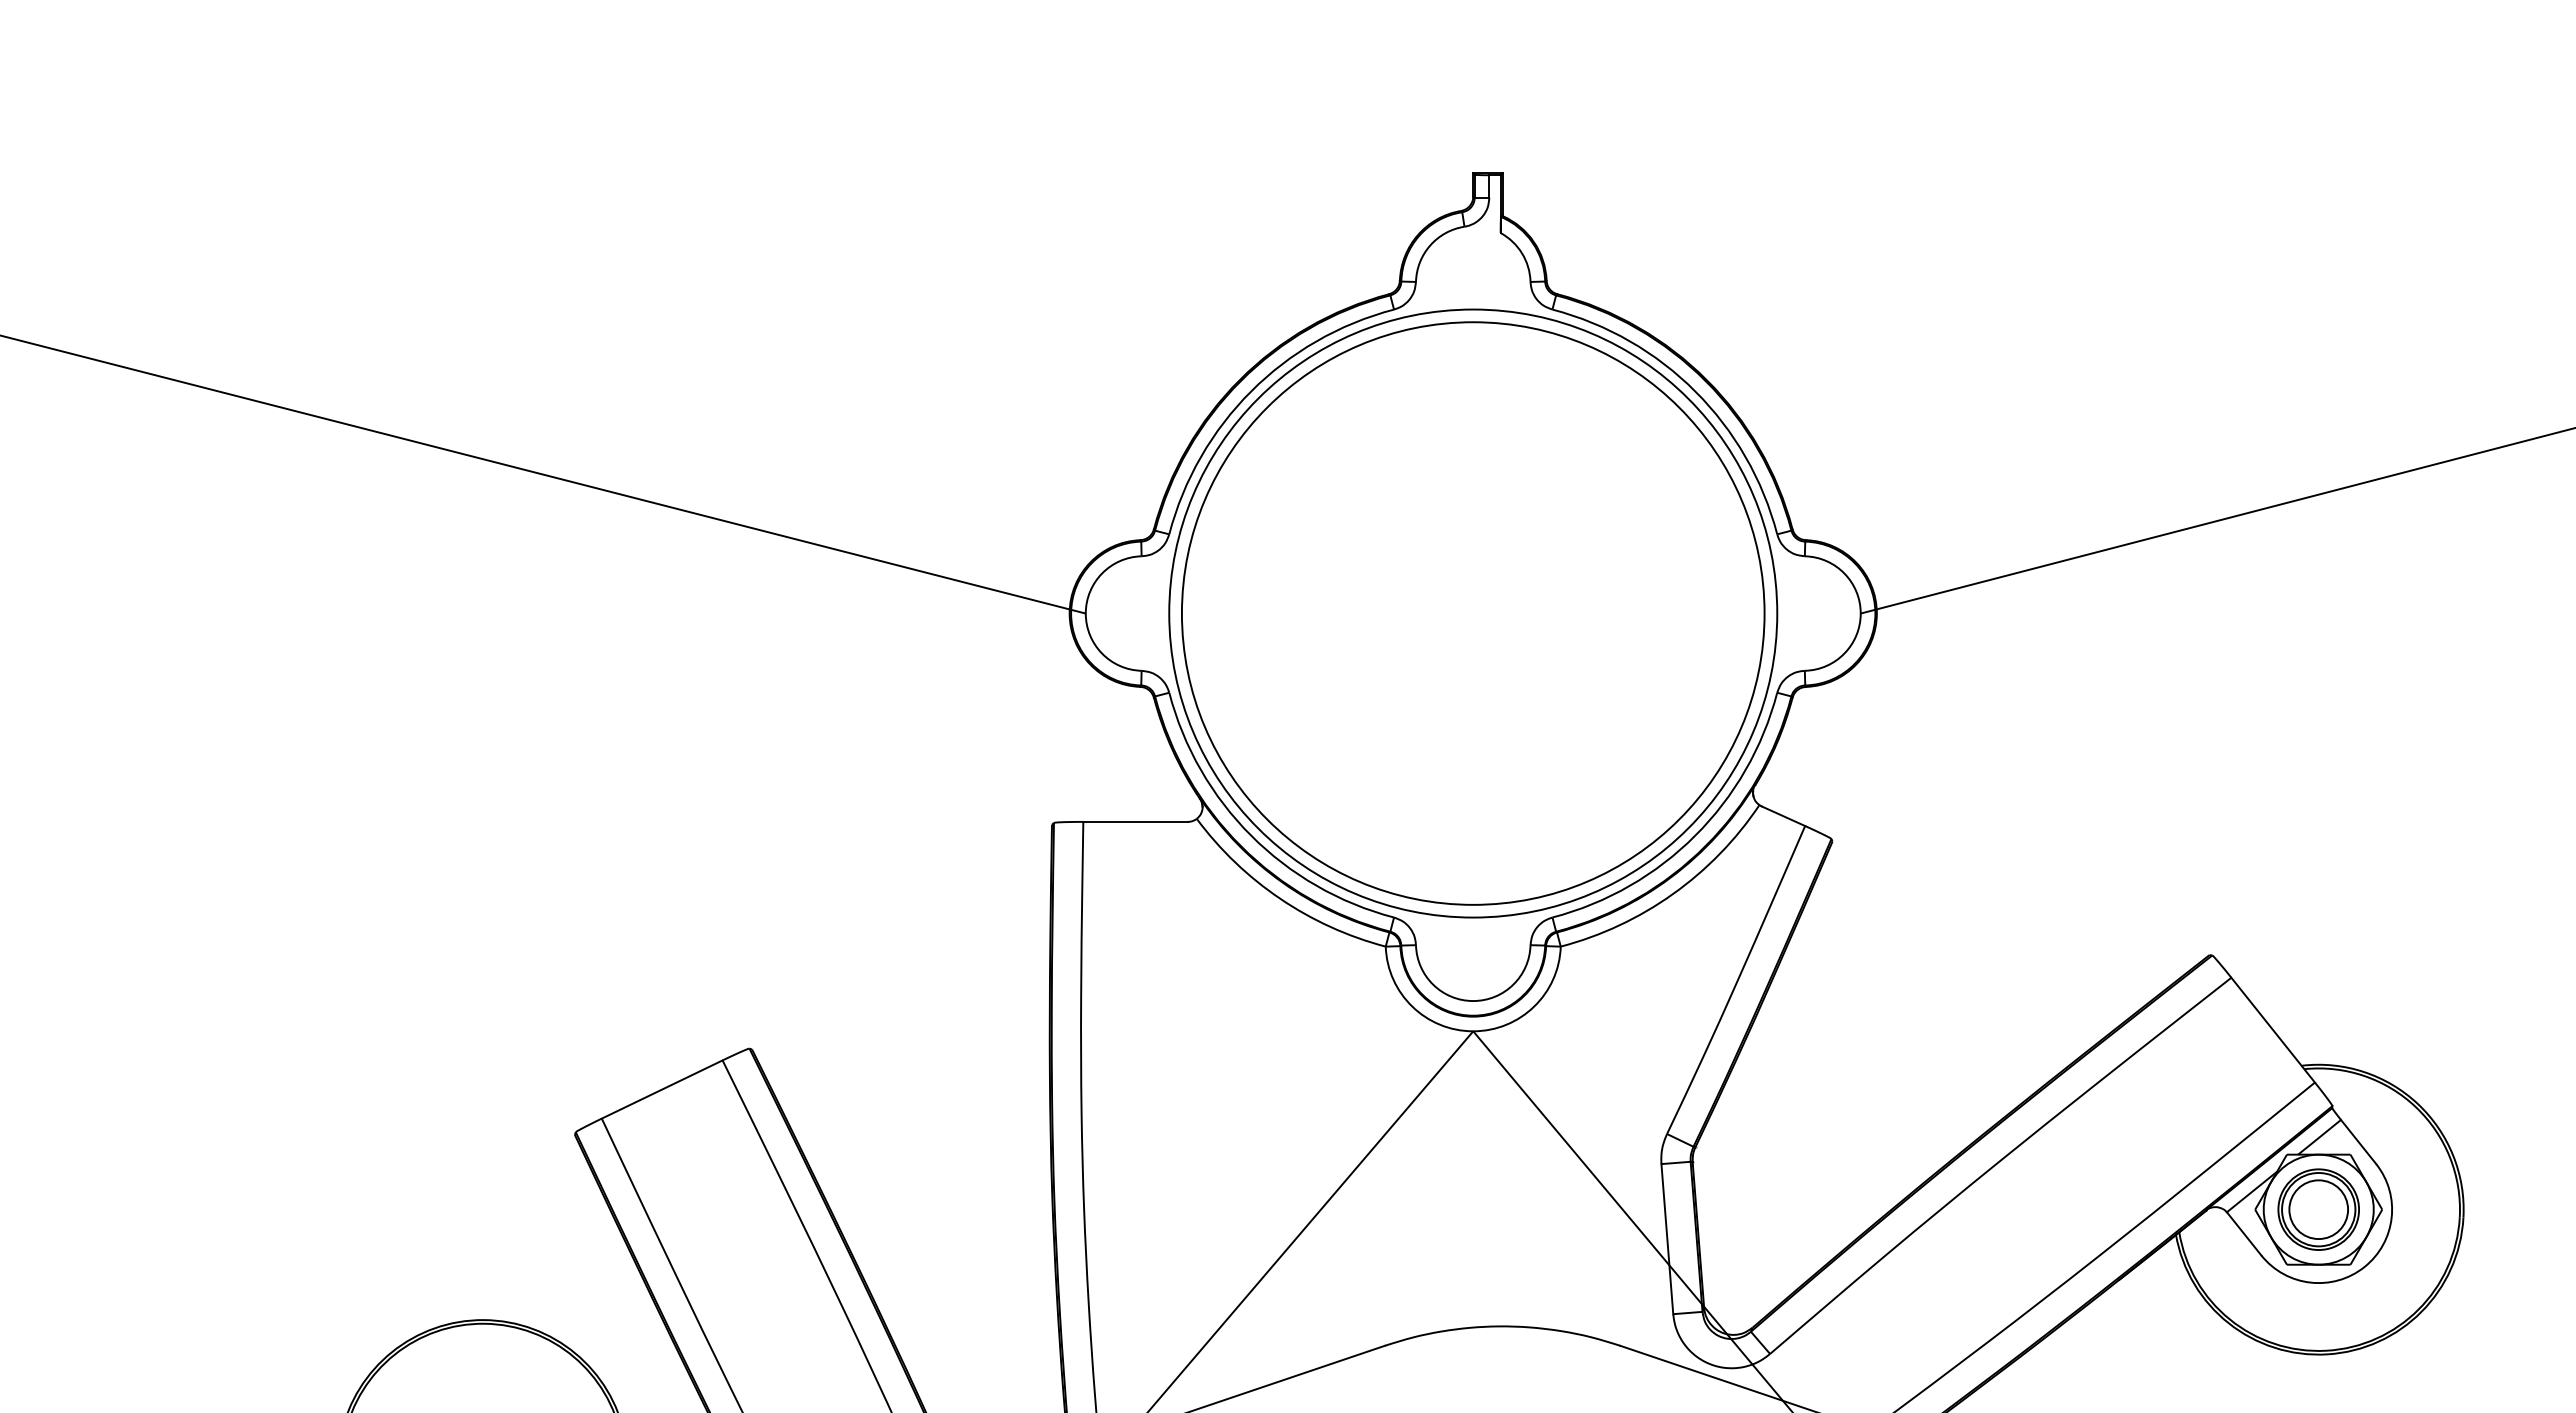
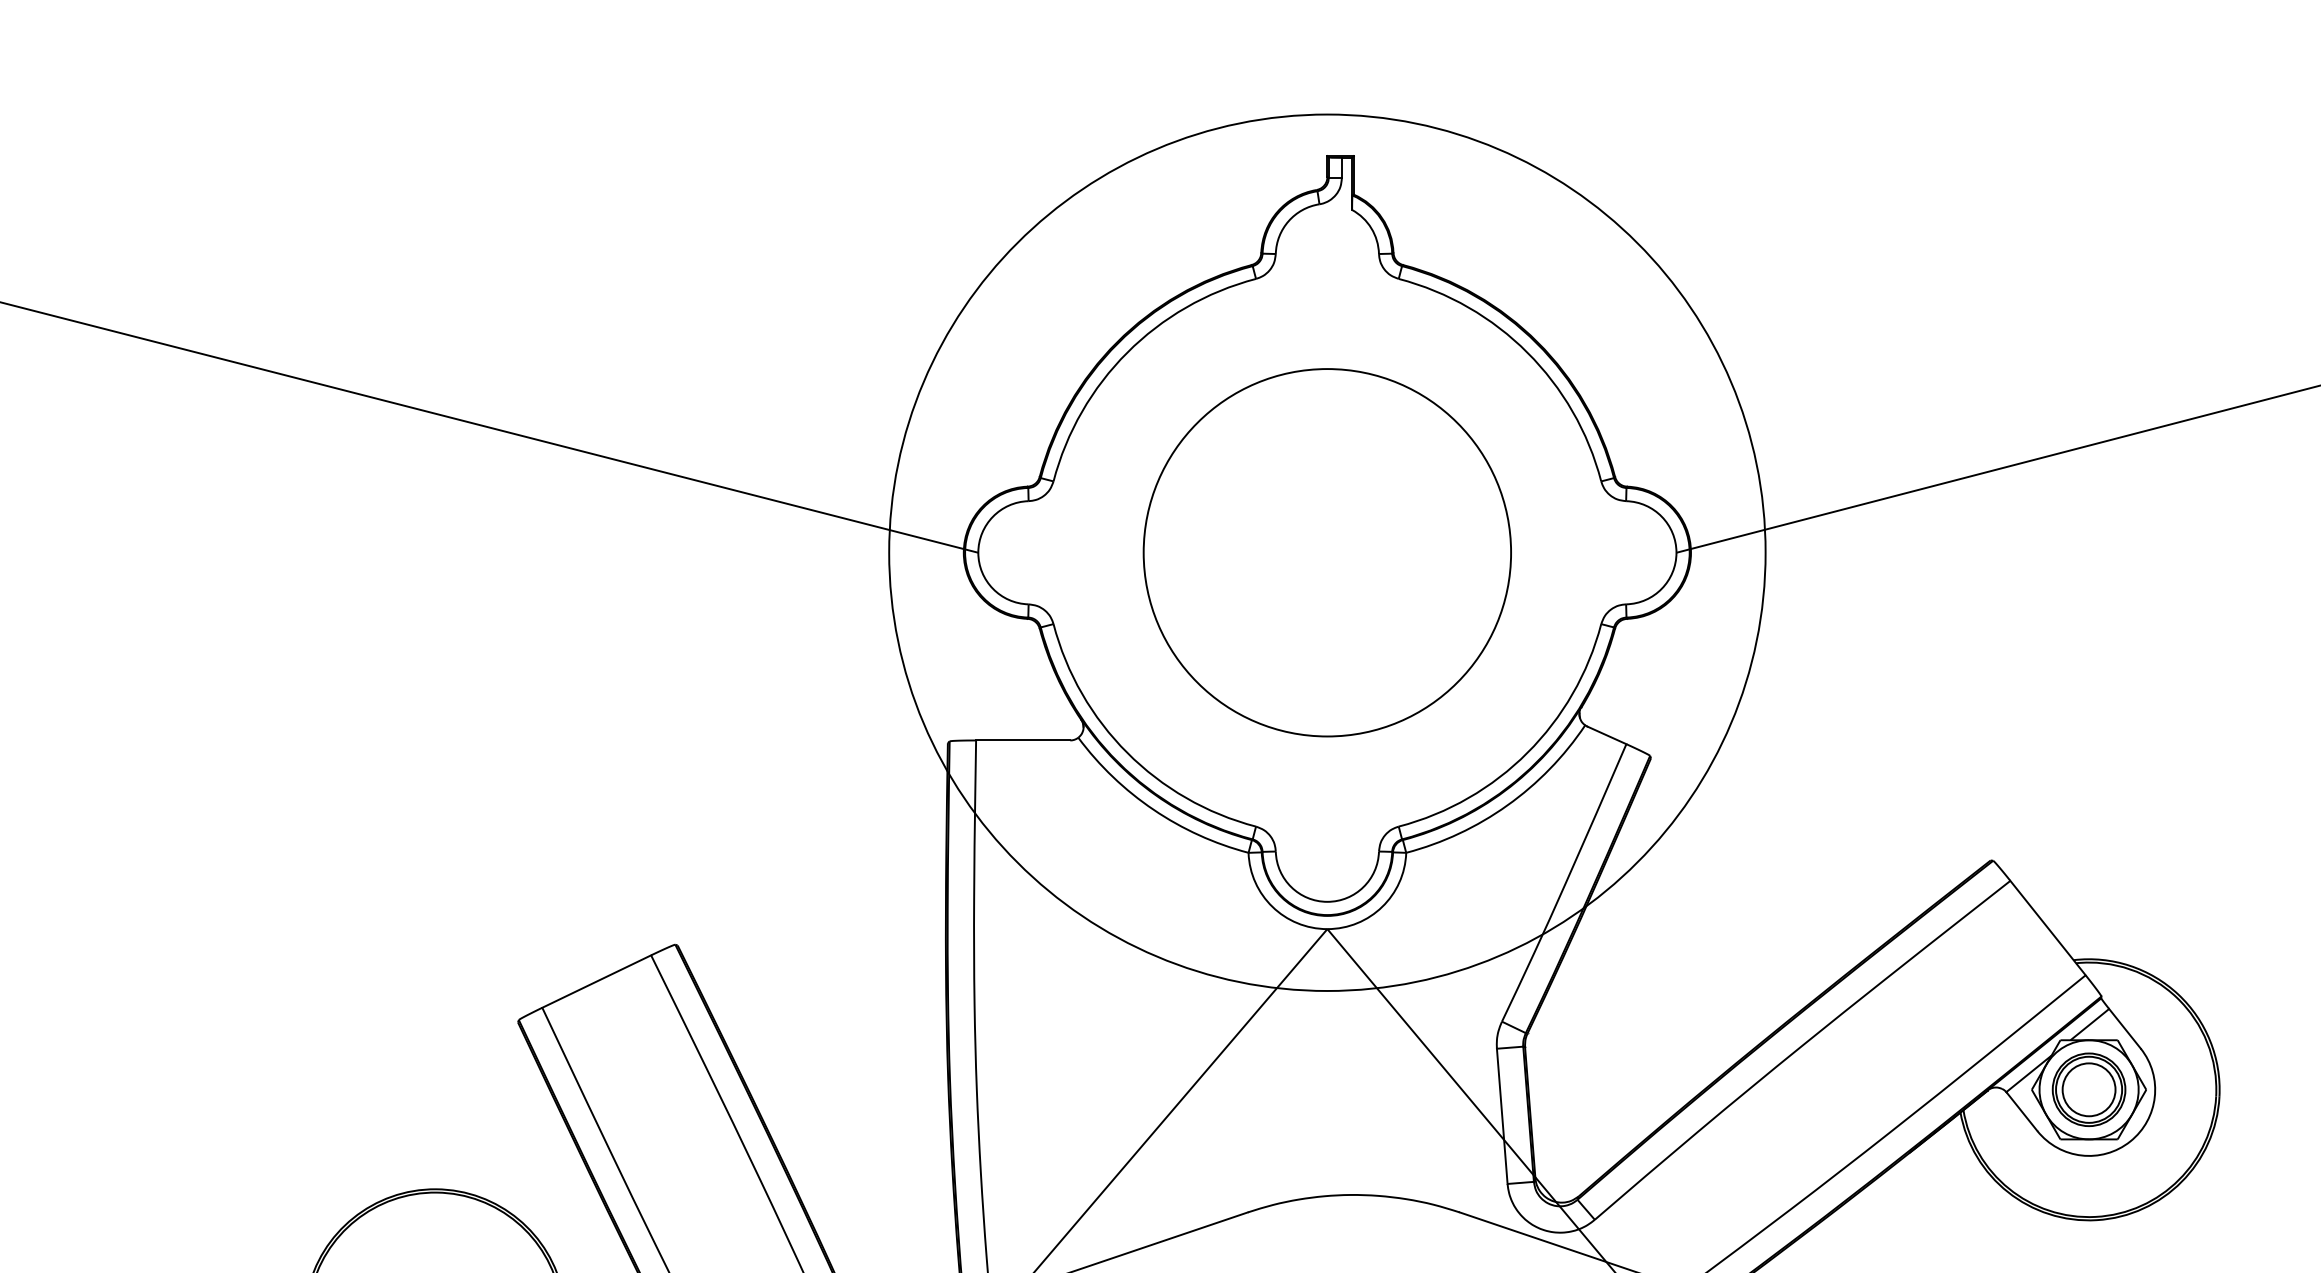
circle: (1472, 613) -> (1326, 552), size x0.7
circle: (1473, 613) -> (1327, 552), size x1.6

